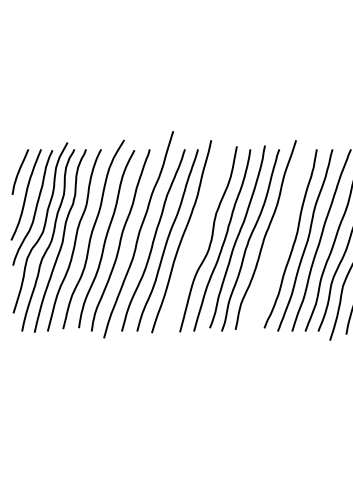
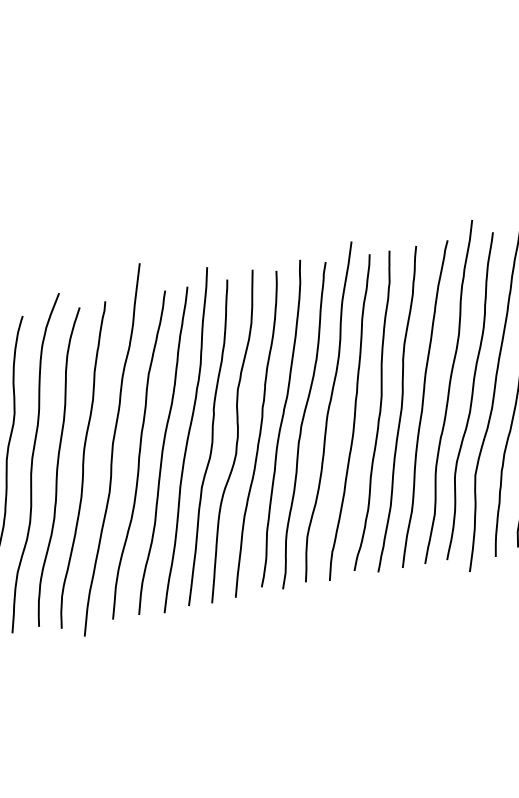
curve: (195, 240) -> (210, 442), added
curve: (278, 242) -> (352, 420), added

